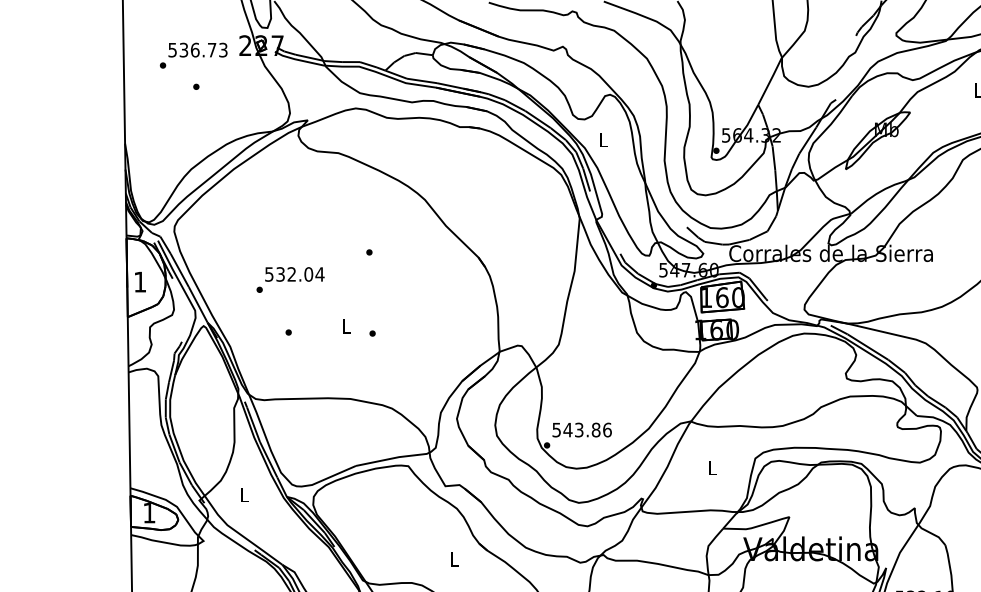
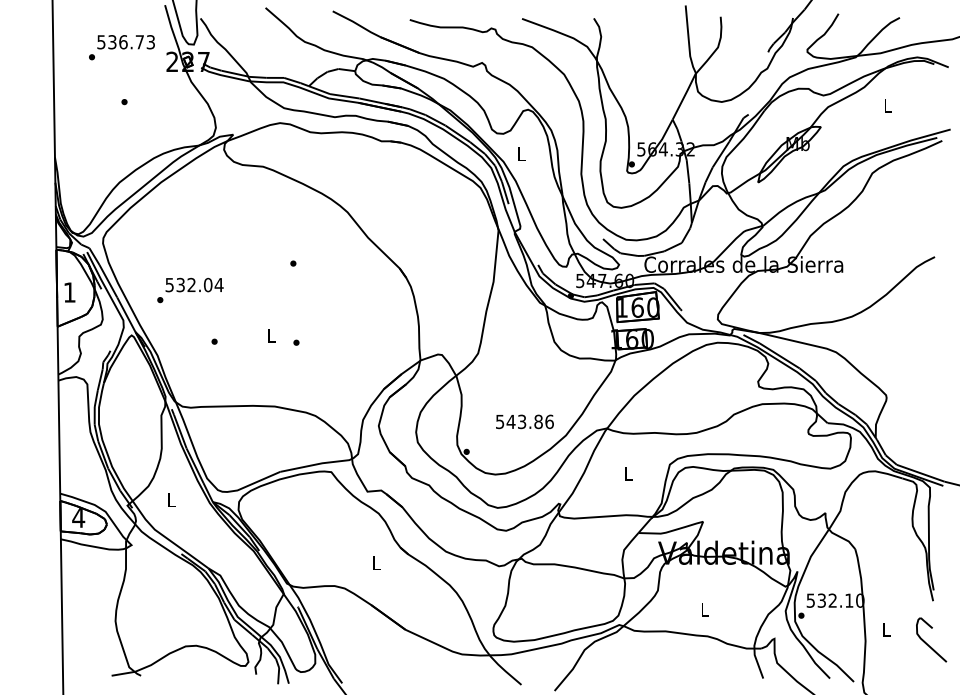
text: (193, 55) -> (121, 47), moved
text: (290, 280) -> (190, 290), moved
text: (581, 429) -> (524, 421), moved
text: (149, 512) -> (78, 517), 1 -> 4

